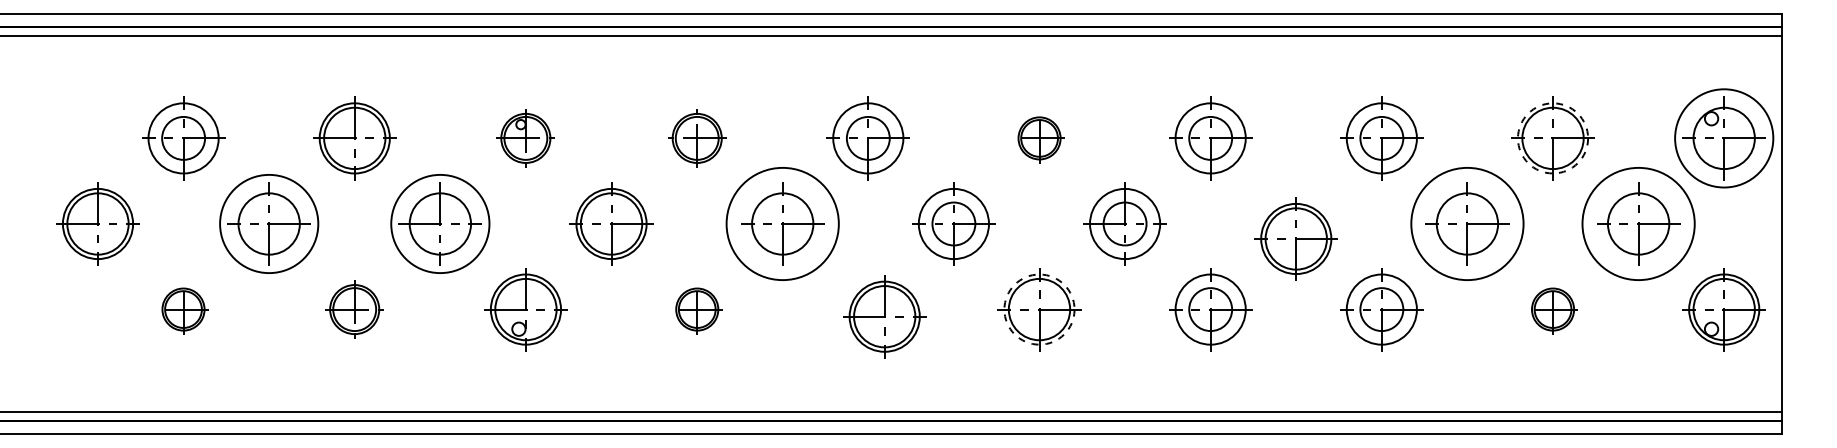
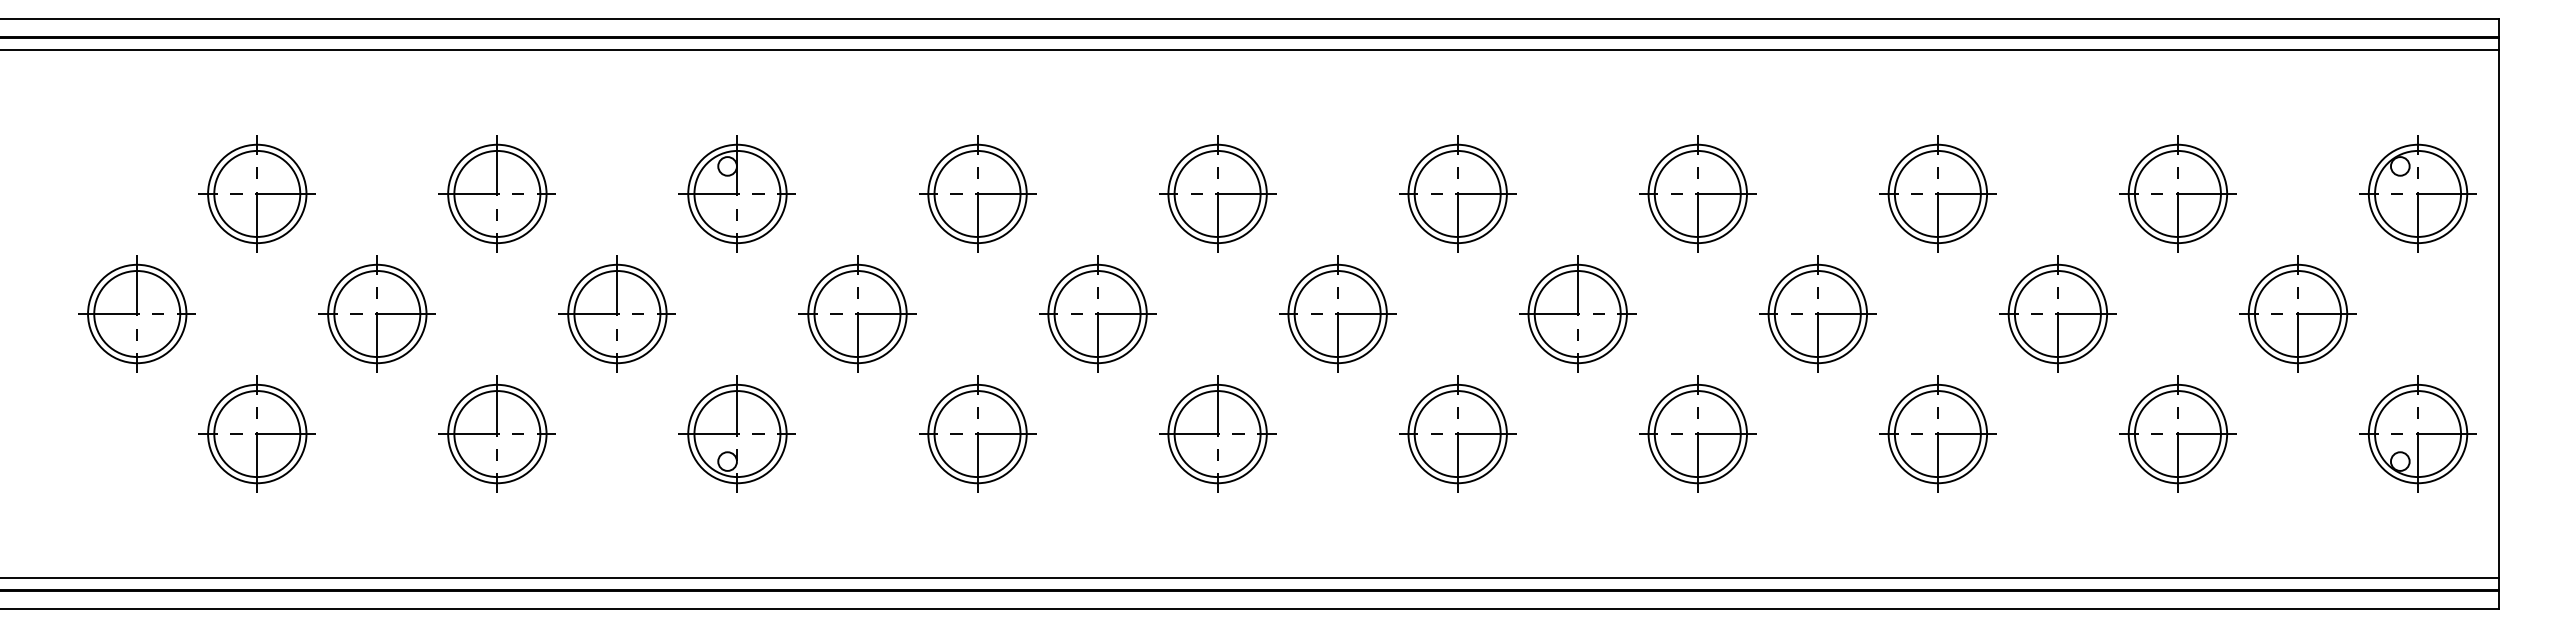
circle: (183, 138) -> (257, 193), size x1.43
part: (525, 138) -> (736, 193), size x1.43
part: (697, 138) -> (977, 193), size x1.43
circle: (868, 138) -> (1217, 193), size x1.43
part: (1039, 138) -> (1457, 193), size x1.67
circle: (1210, 138) -> (1697, 193), size x1.43
circle: (1381, 138) -> (1937, 193), size x1.43
circle: (1552, 138) -> (2177, 193), dashed -> solid
circle: (1723, 138) -> (2417, 193), size x0.71
circle: (269, 223) -> (377, 313), size x0.71
circle: (440, 223) -> (617, 313), size x0.71
circle: (782, 223) -> (1097, 313), size x0.62
circle: (1467, 223) -> (2057, 313), size x0.62
circle: (1638, 223) -> (2297, 313), size x0.62
circle: (953, 224) -> (1337, 314), size x1.43
circle: (1124, 224) -> (1577, 314), size x1.43
part: (1296, 238) -> (1817, 313), moved
part: (183, 309) -> (256, 433), size x1.67
part: (354, 309) -> (496, 433), size x1.43
part: (697, 309) -> (977, 433), size x1.67
circle: (1039, 309) -> (1457, 433), dashed -> solid
circle: (1210, 309) -> (1697, 434), size x1.43
circle: (1381, 309) -> (1937, 434), size x1.43
part: (1552, 309) -> (2177, 433), size x1.67
part: (884, 316) -> (1217, 433), moved

